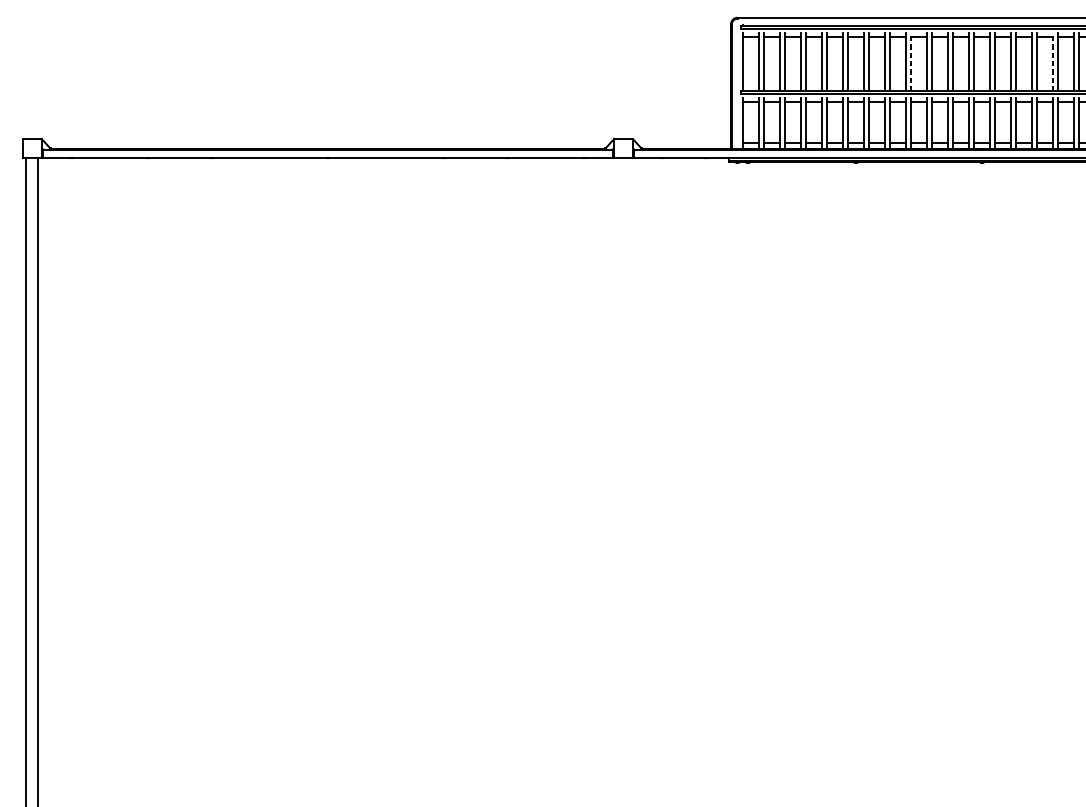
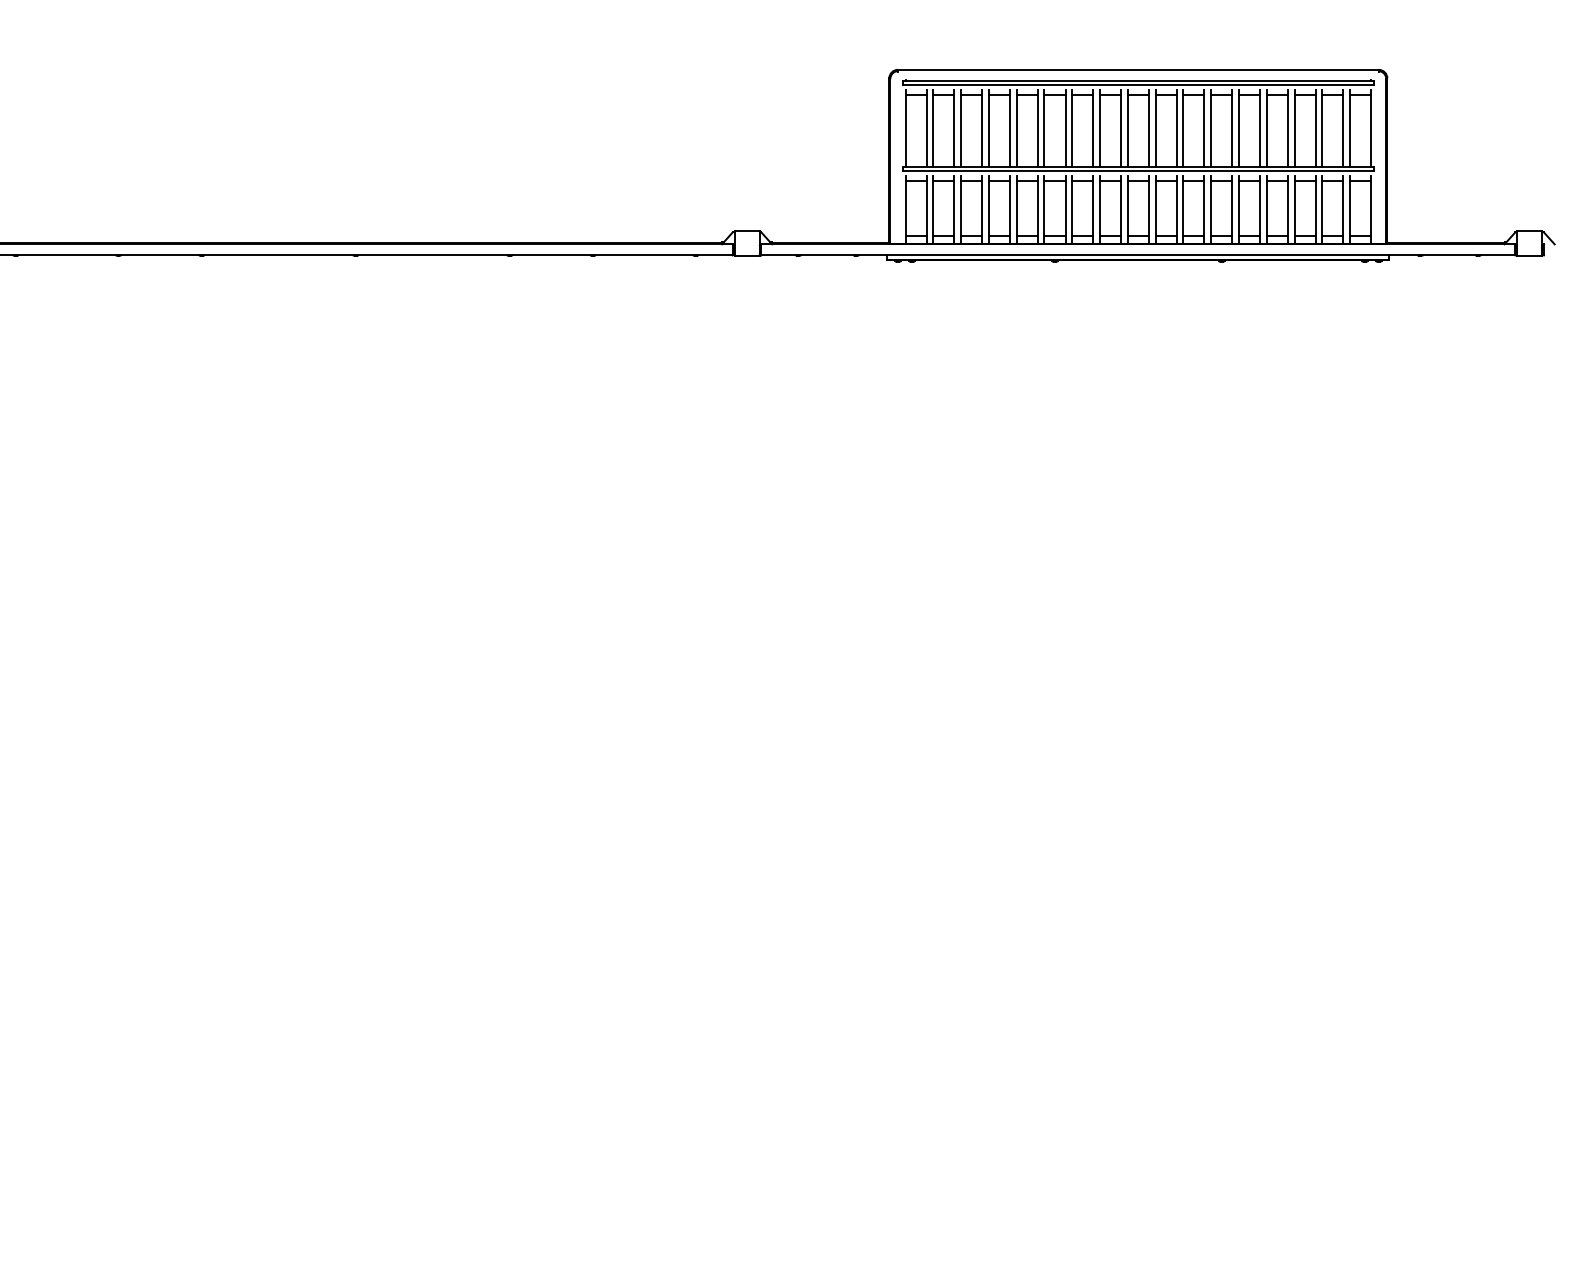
line: (910, 62) -> (1127, 128), dashed -> solid
line: (1052, 62) -> (1315, 128), dashed -> solid

